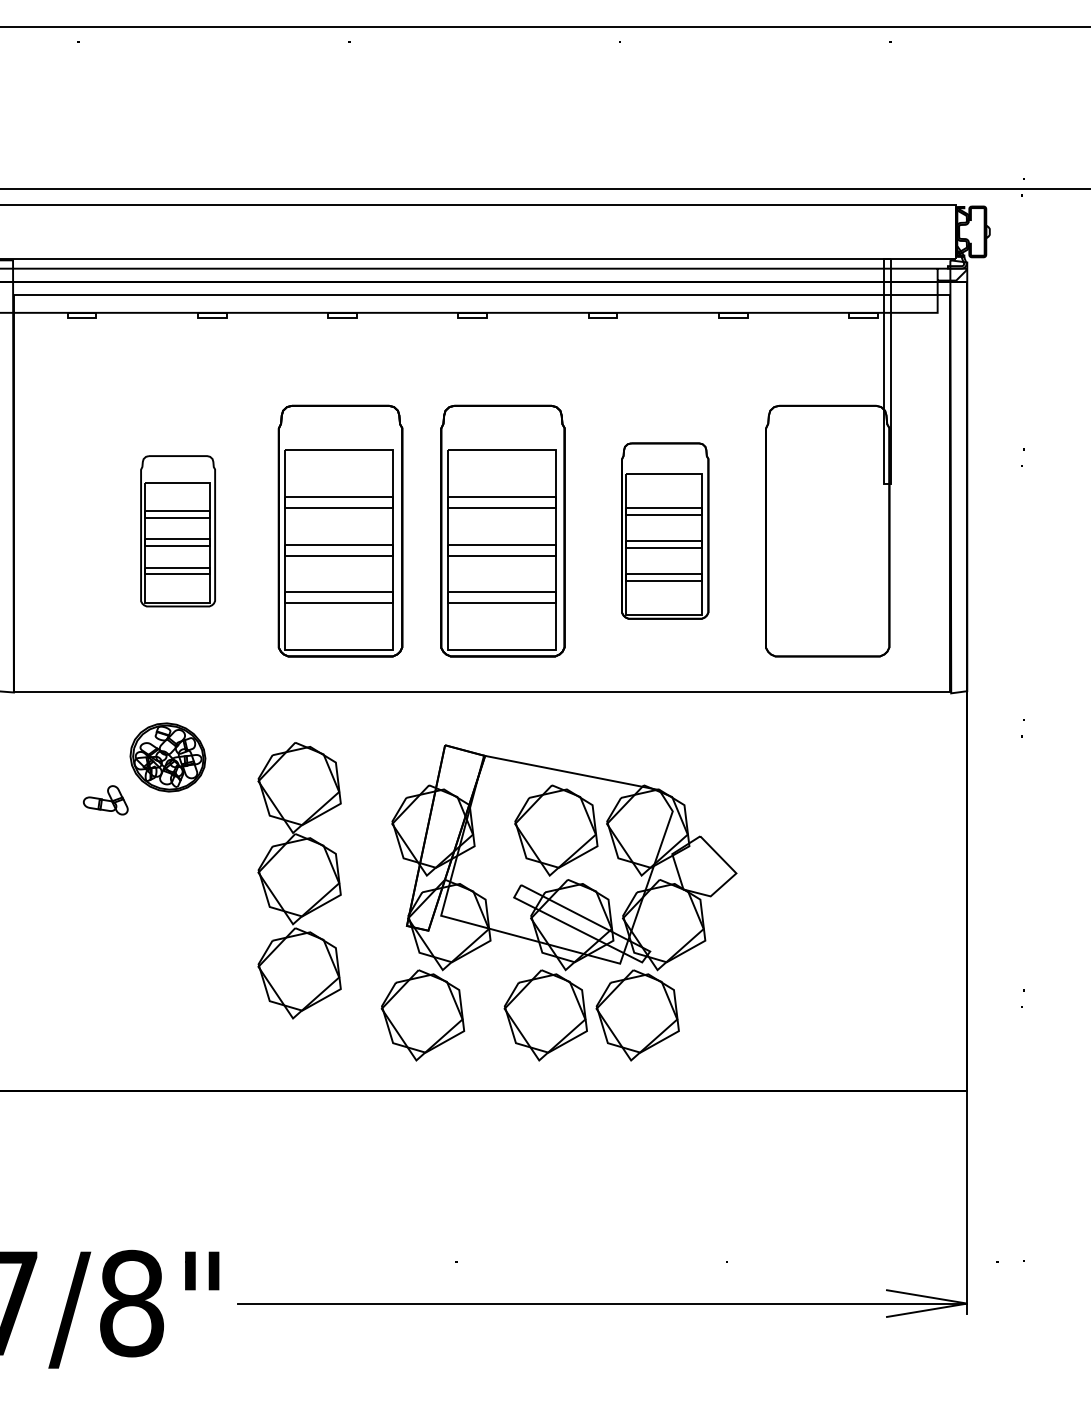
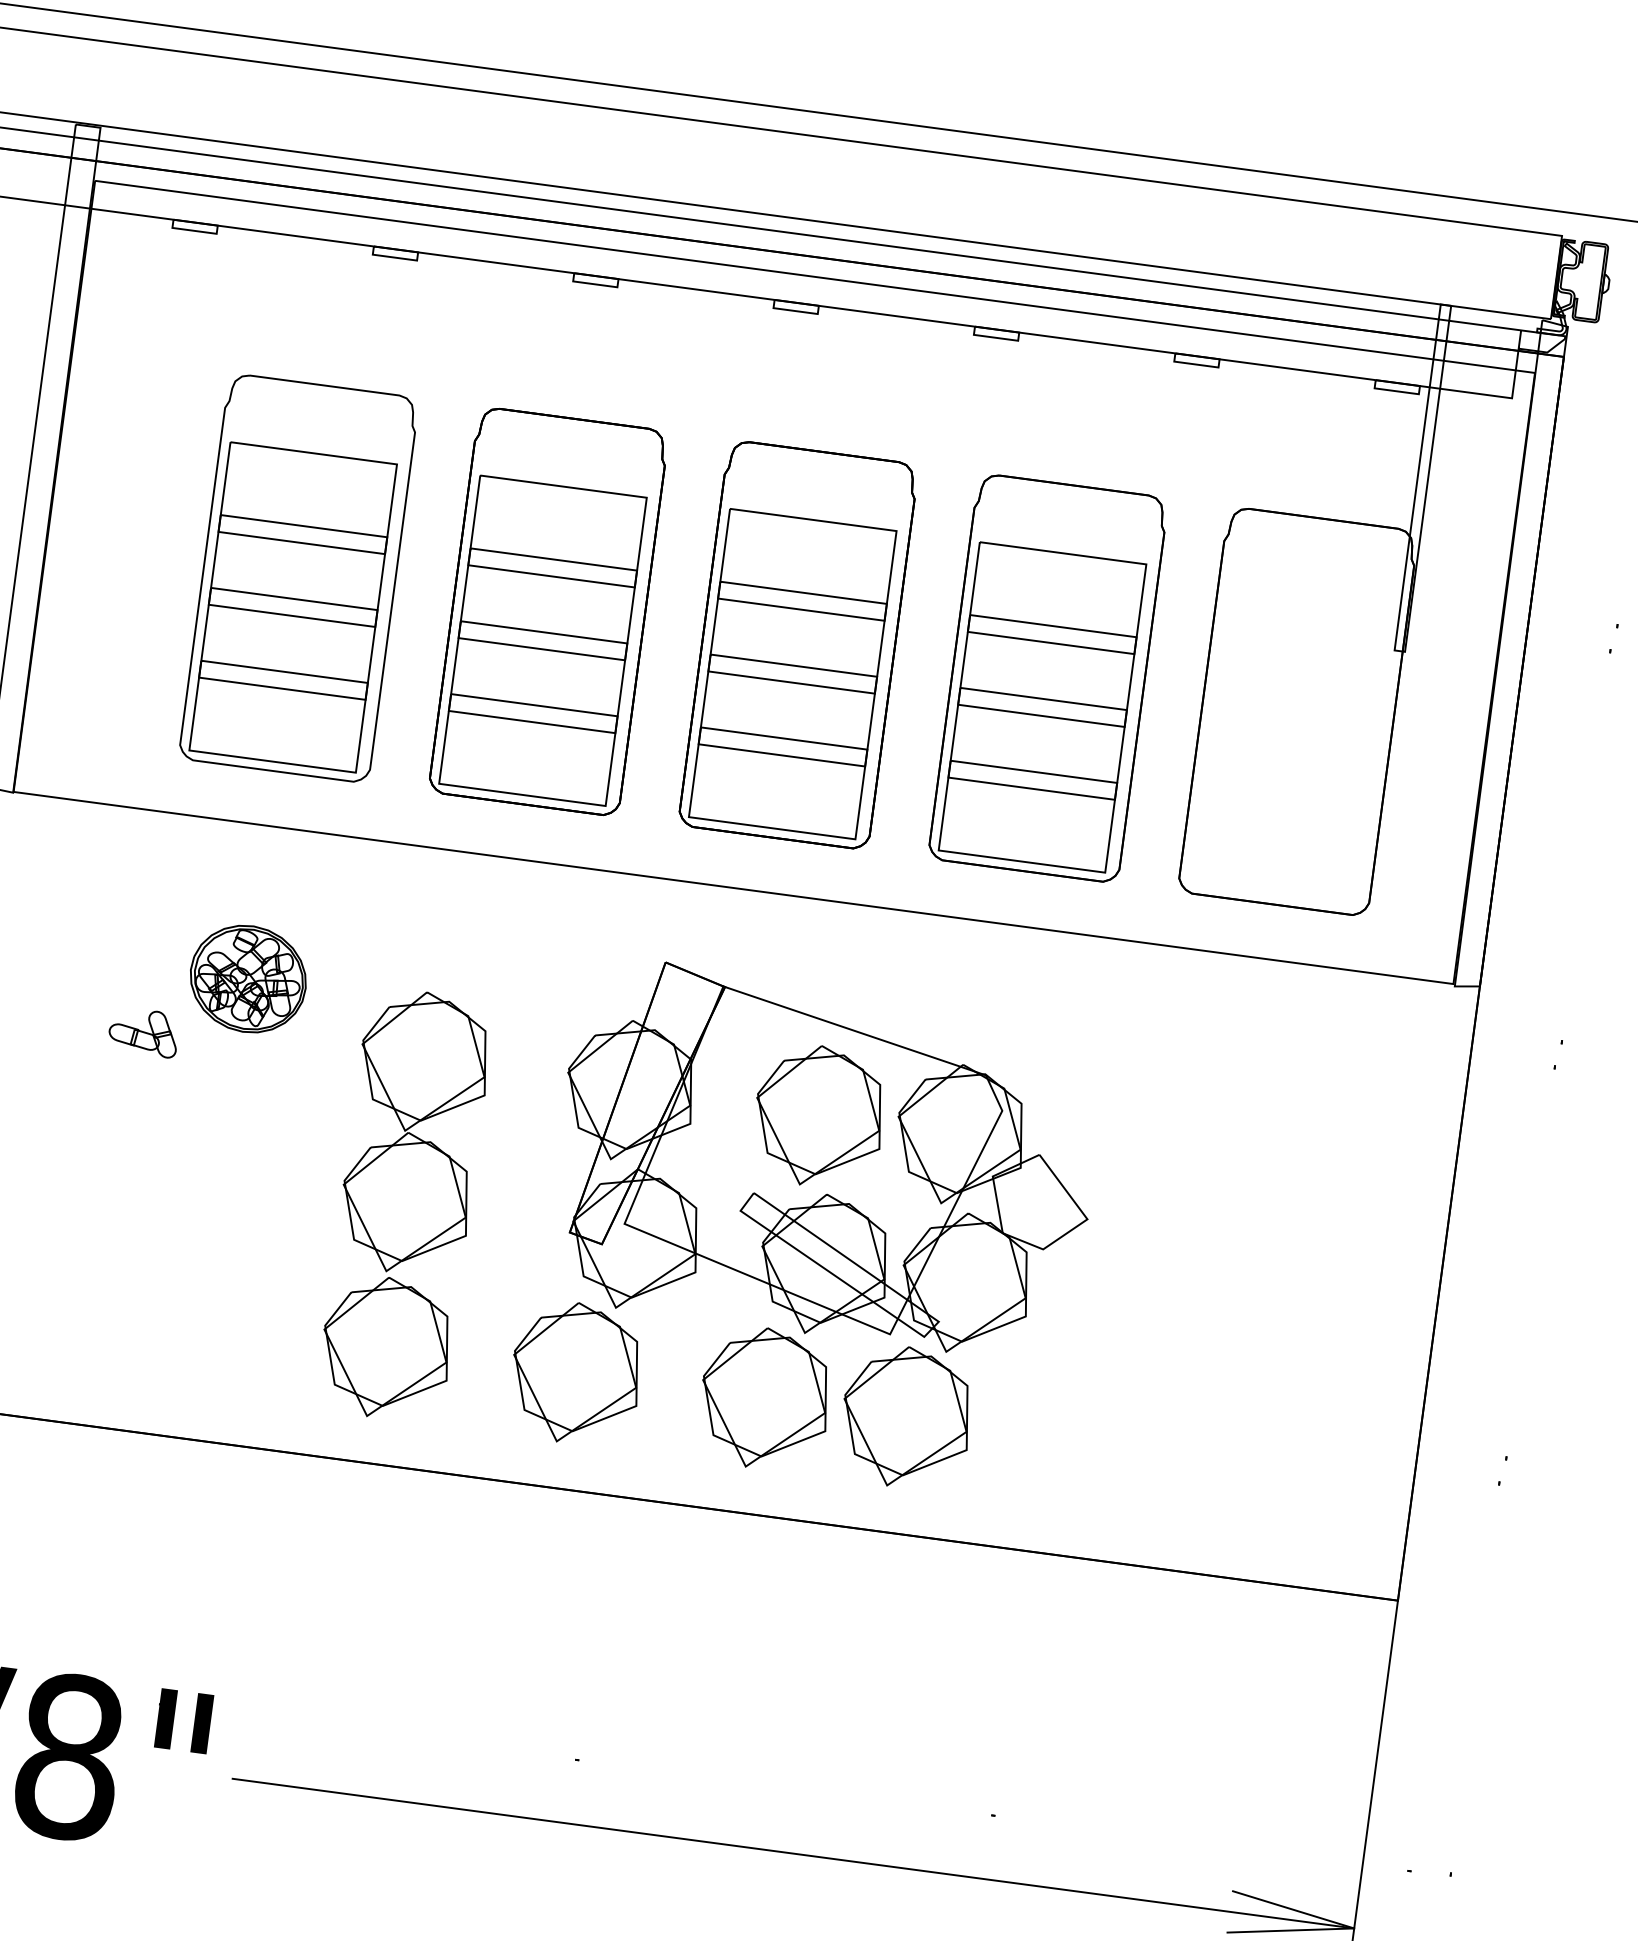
part: (664, 530) -> (1047, 677), size x1.43
part: (177, 531) -> (297, 578), size x1.67
part: (144, 768) -> (209, 991), moved
part: (299, 880) -> (405, 1205), moved

